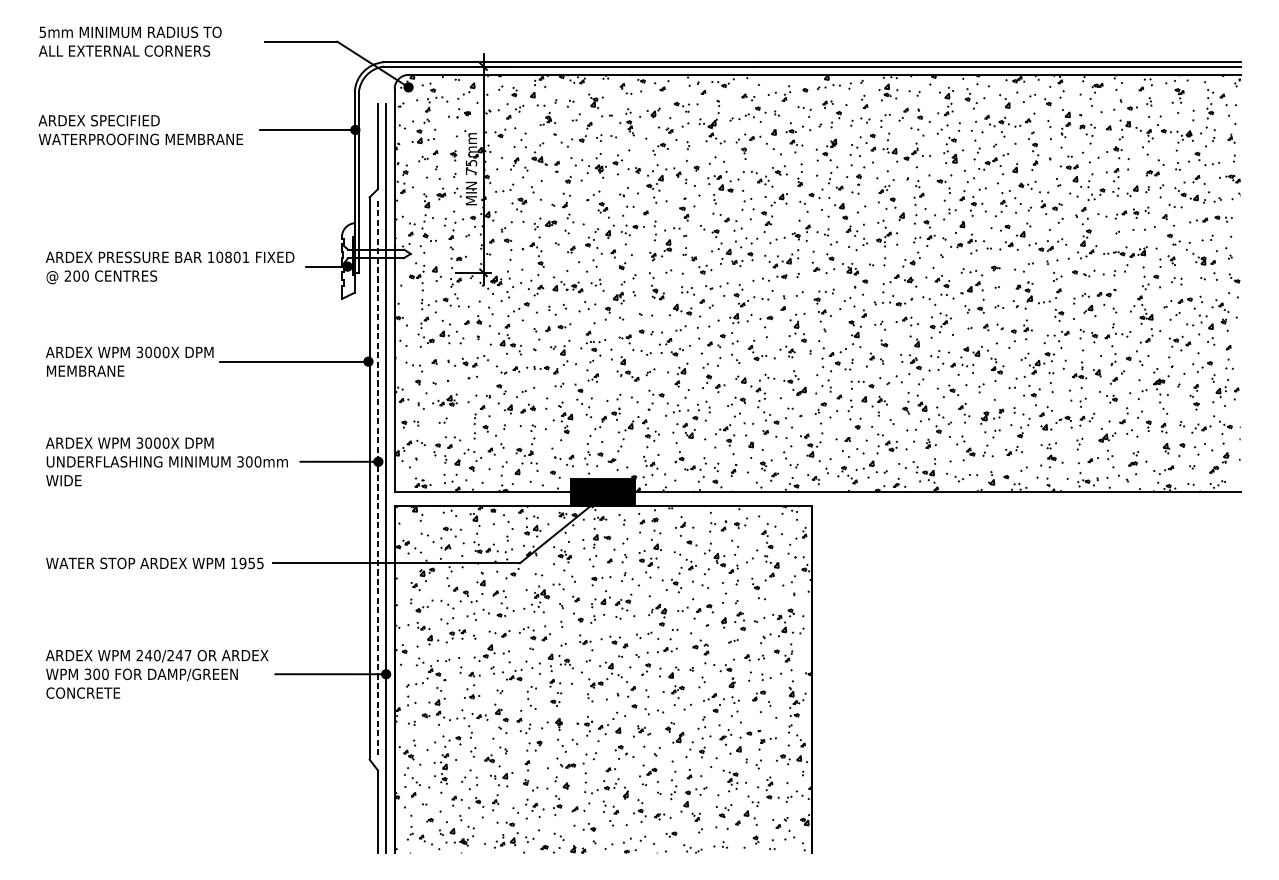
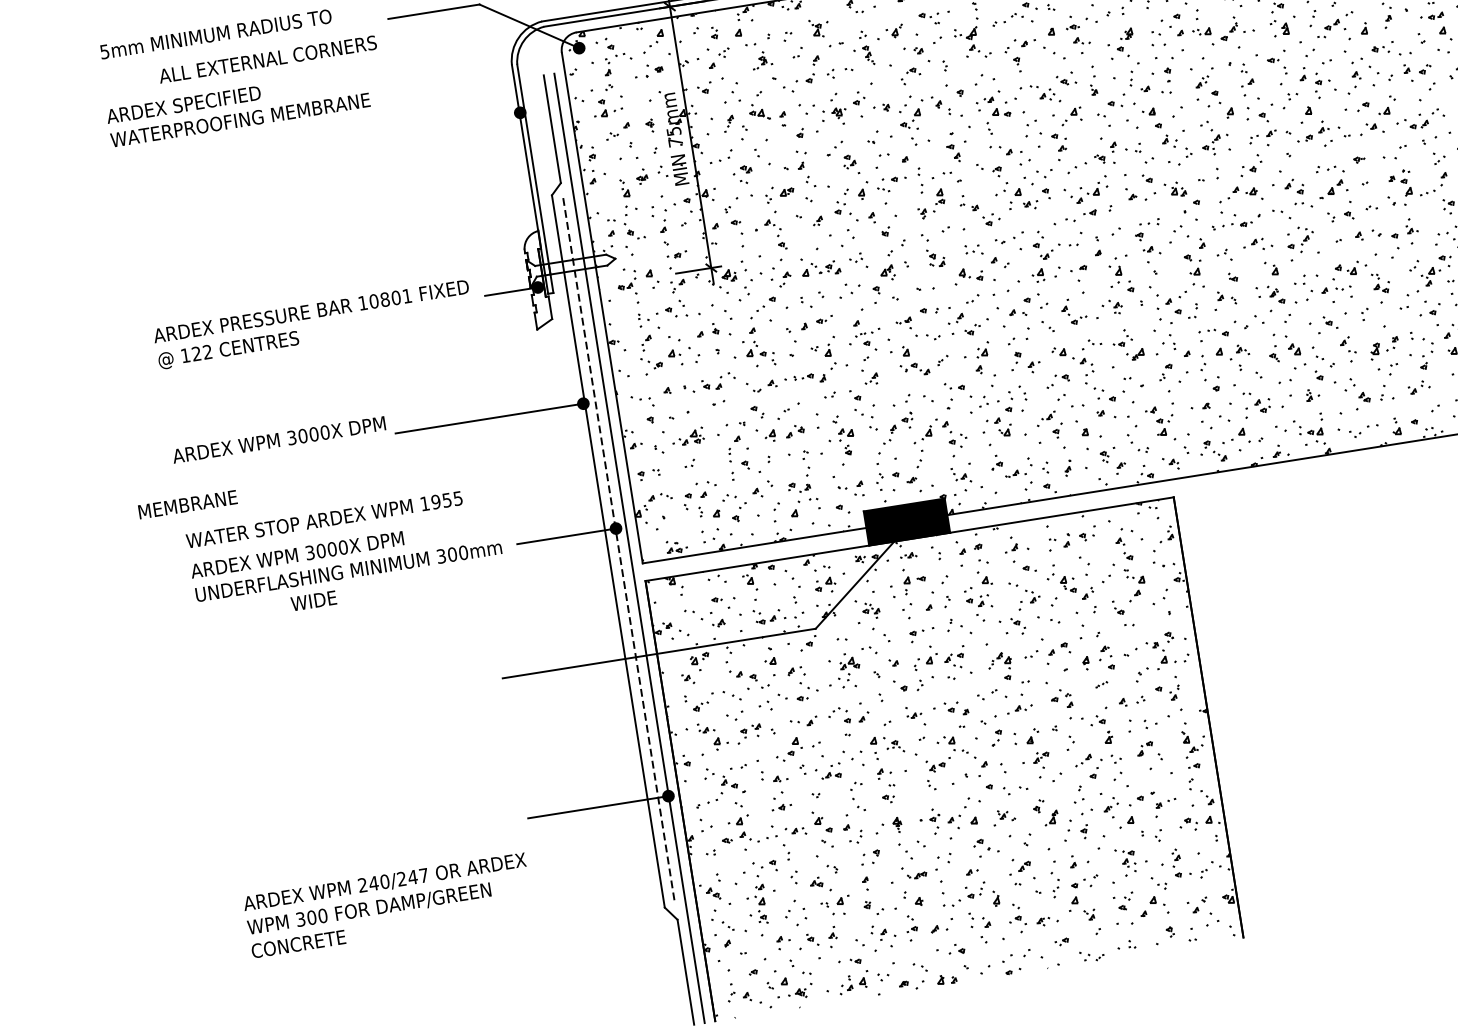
text: (124, 50) -> (267, 58), moved
line: (307, 129) -> (459, 121), removed
text: (140, 130) -> (238, 108), moved
text: (76, 275) -> (196, 353), 200 -> 122
text: (85, 370) -> (187, 503), moved
text: (63, 480) -> (313, 600), moved
text: (154, 563) -> (323, 519), moved
text: (157, 673) -> (388, 904), moved

